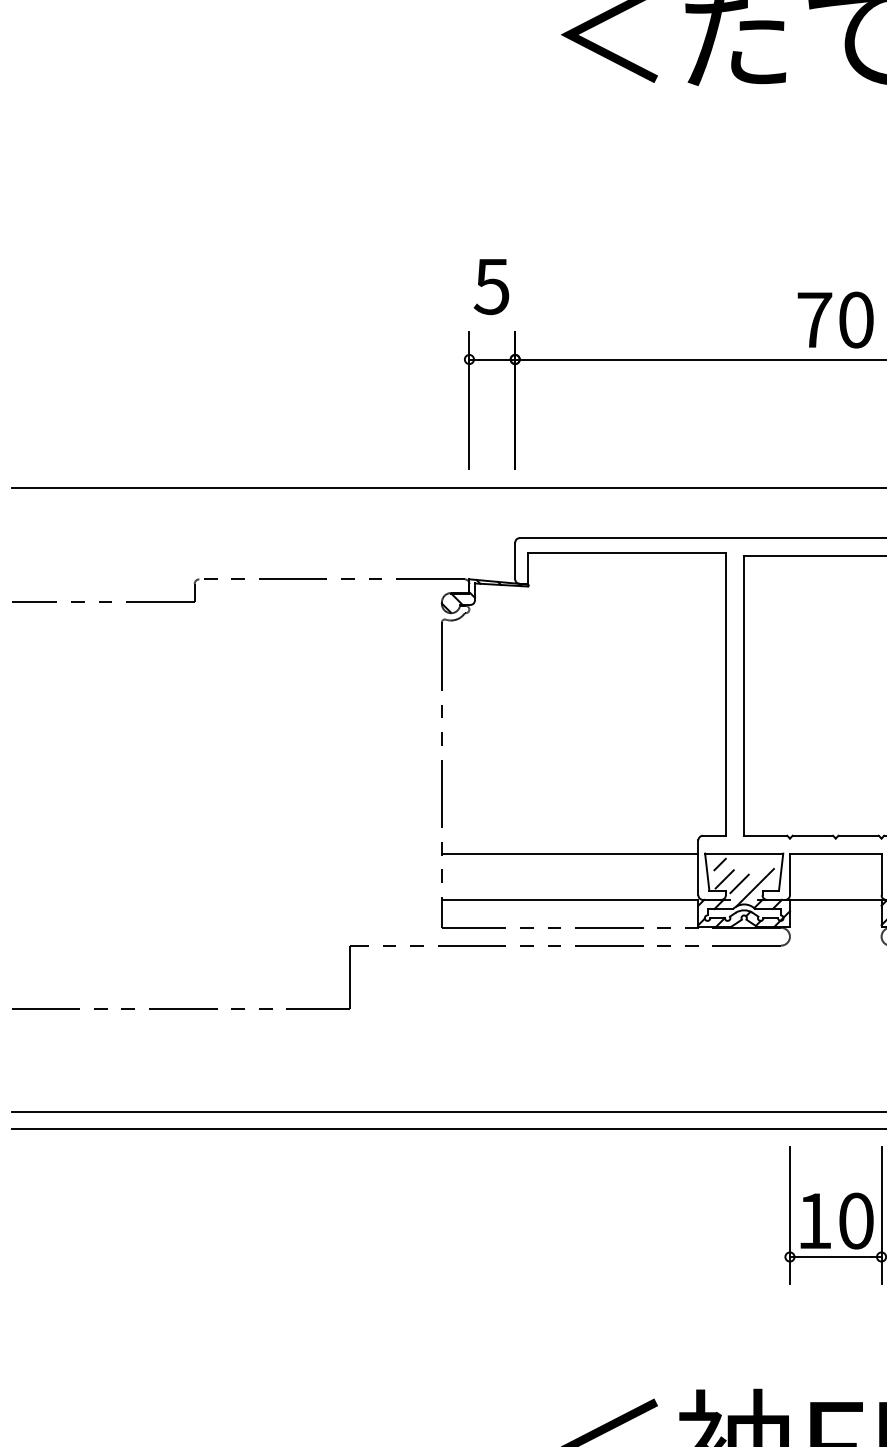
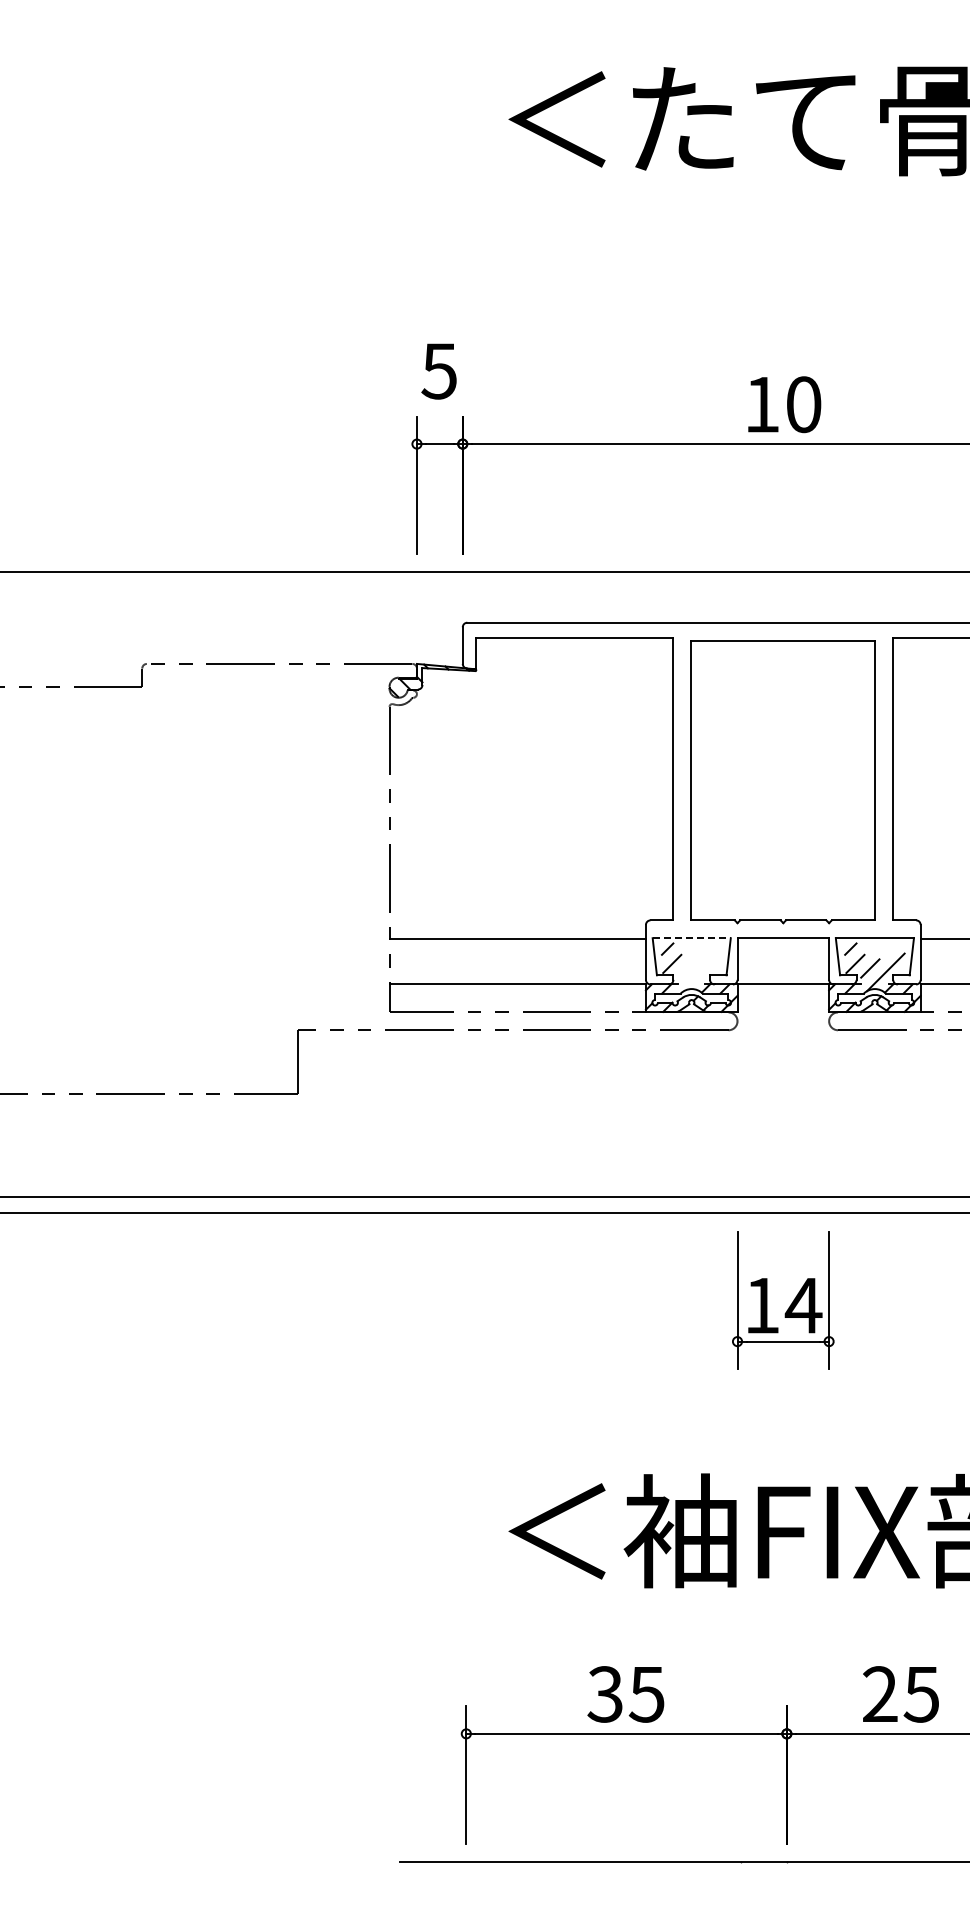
text: (814, 319) -> (762, 404), 70 -> 10
line: (744, 853) -> (692, 938), solid -> dashed
line: (739, 883) -> (687, 968), removed
line: (754, 887) -> (702, 972), removed
text: (855, 1220) -> (803, 1305), 10 -> 14

